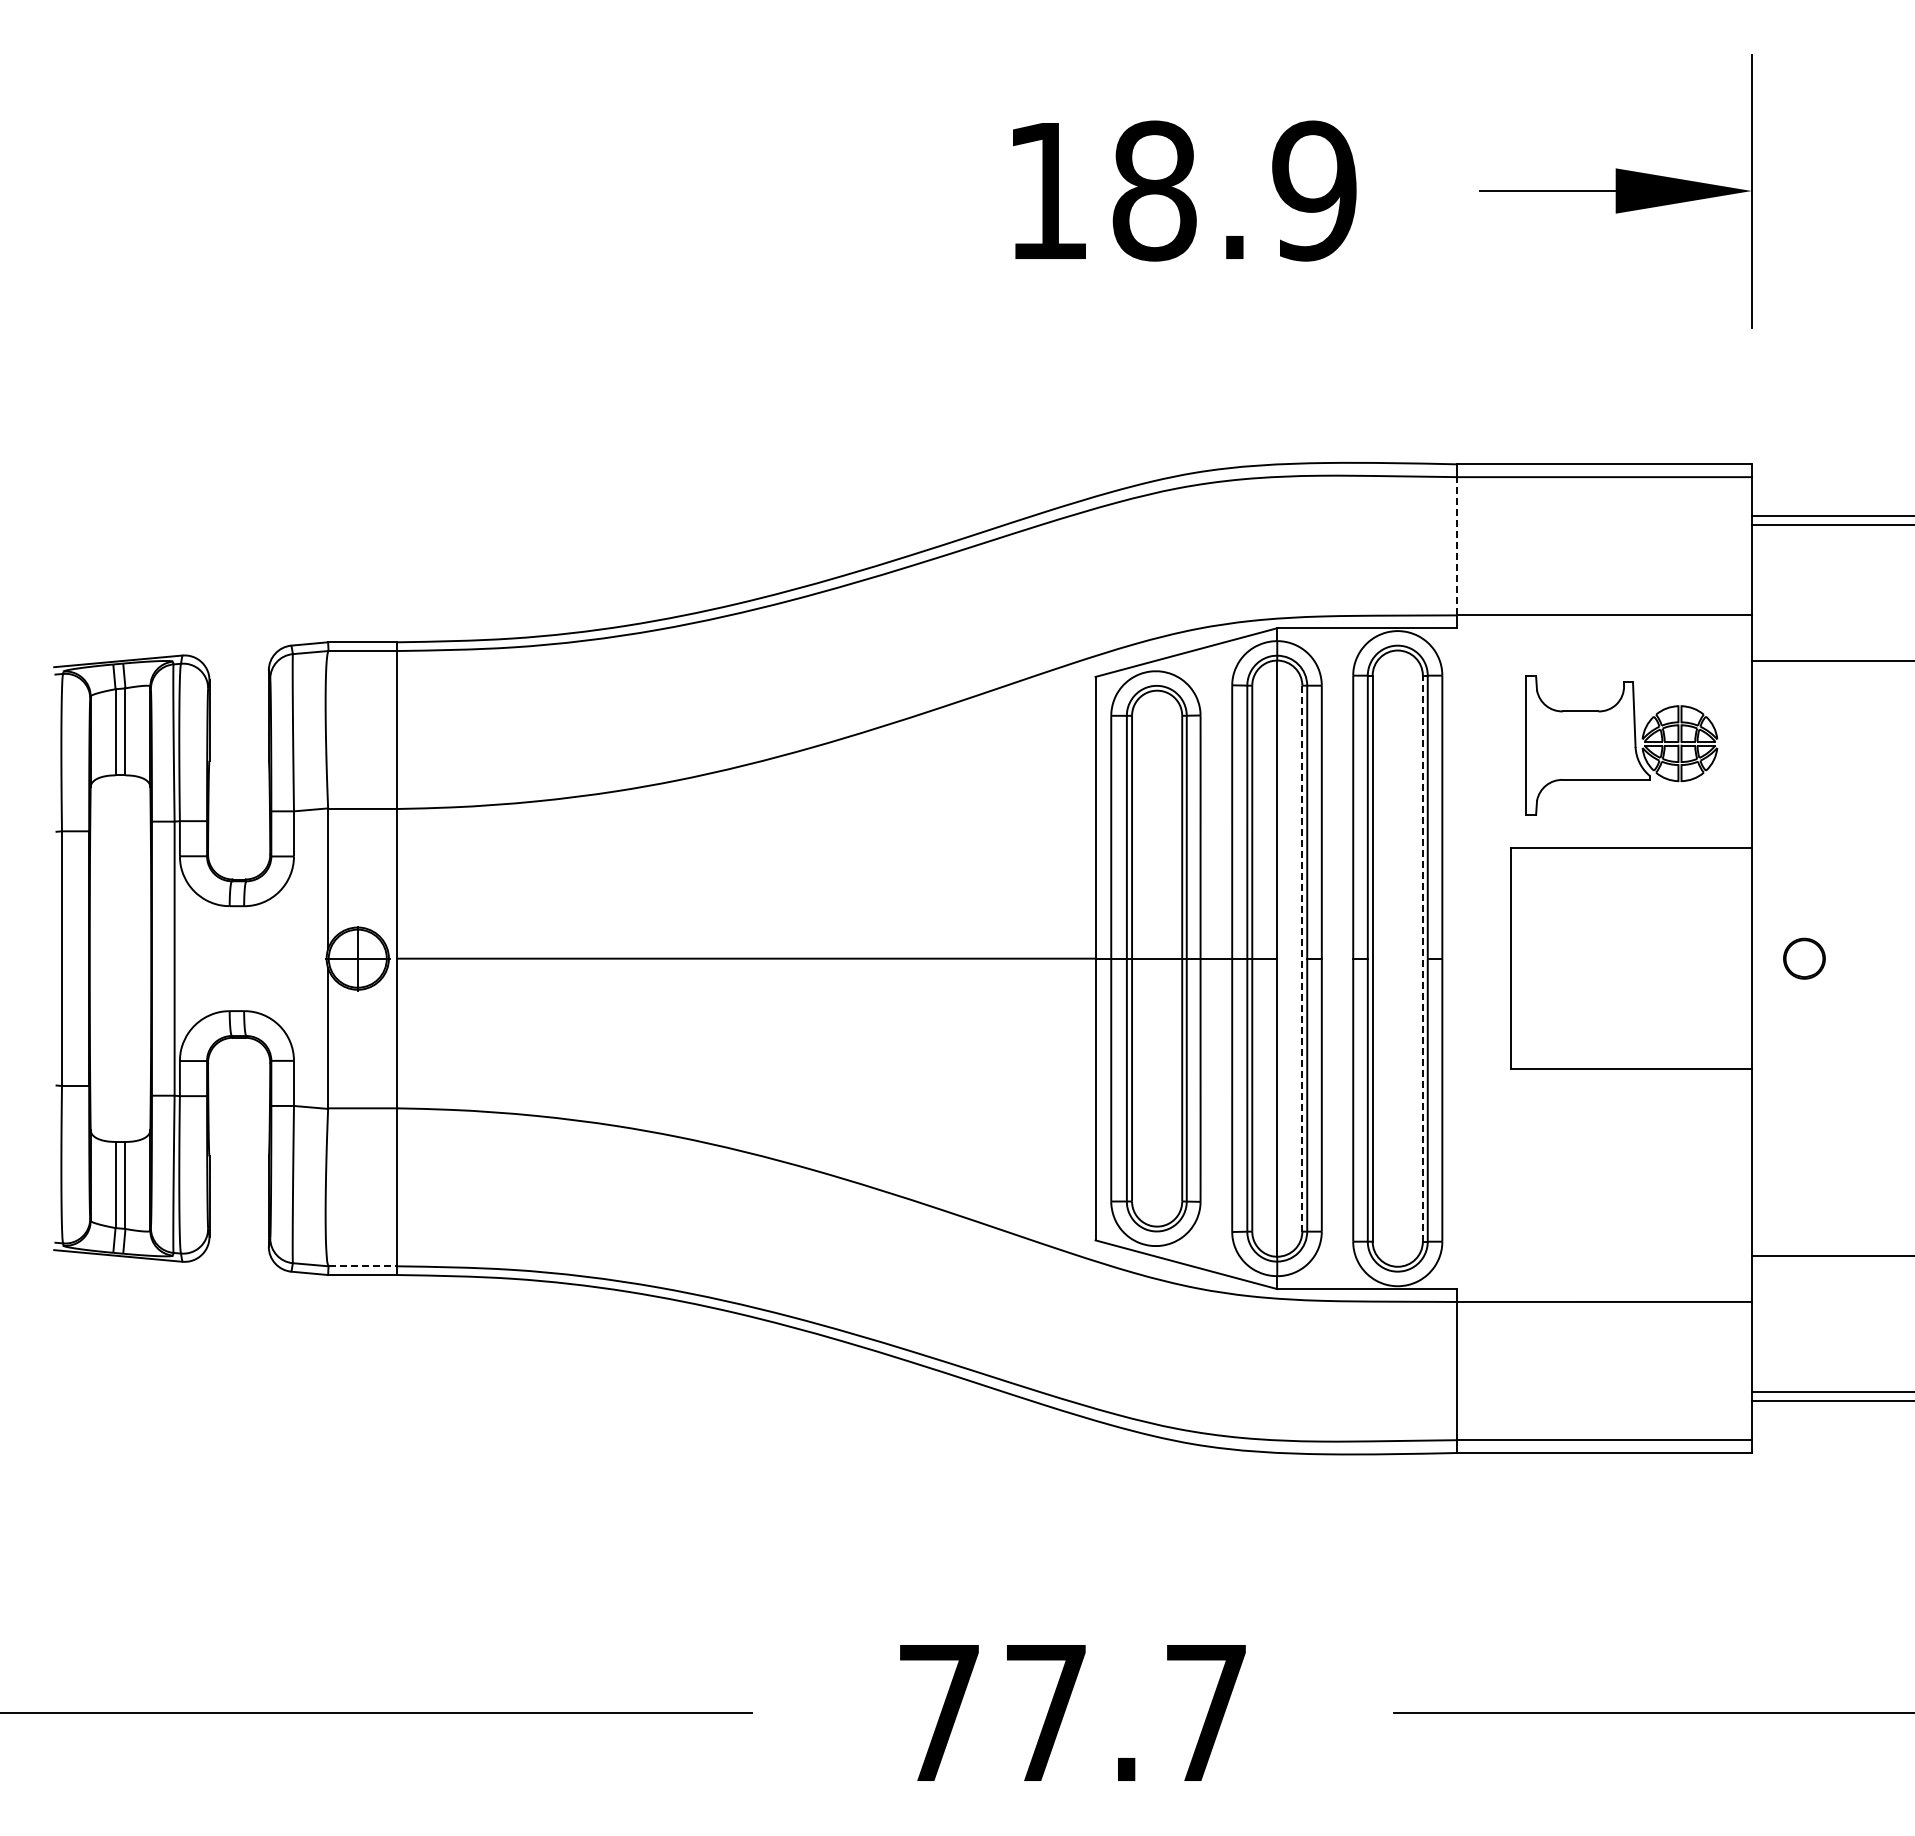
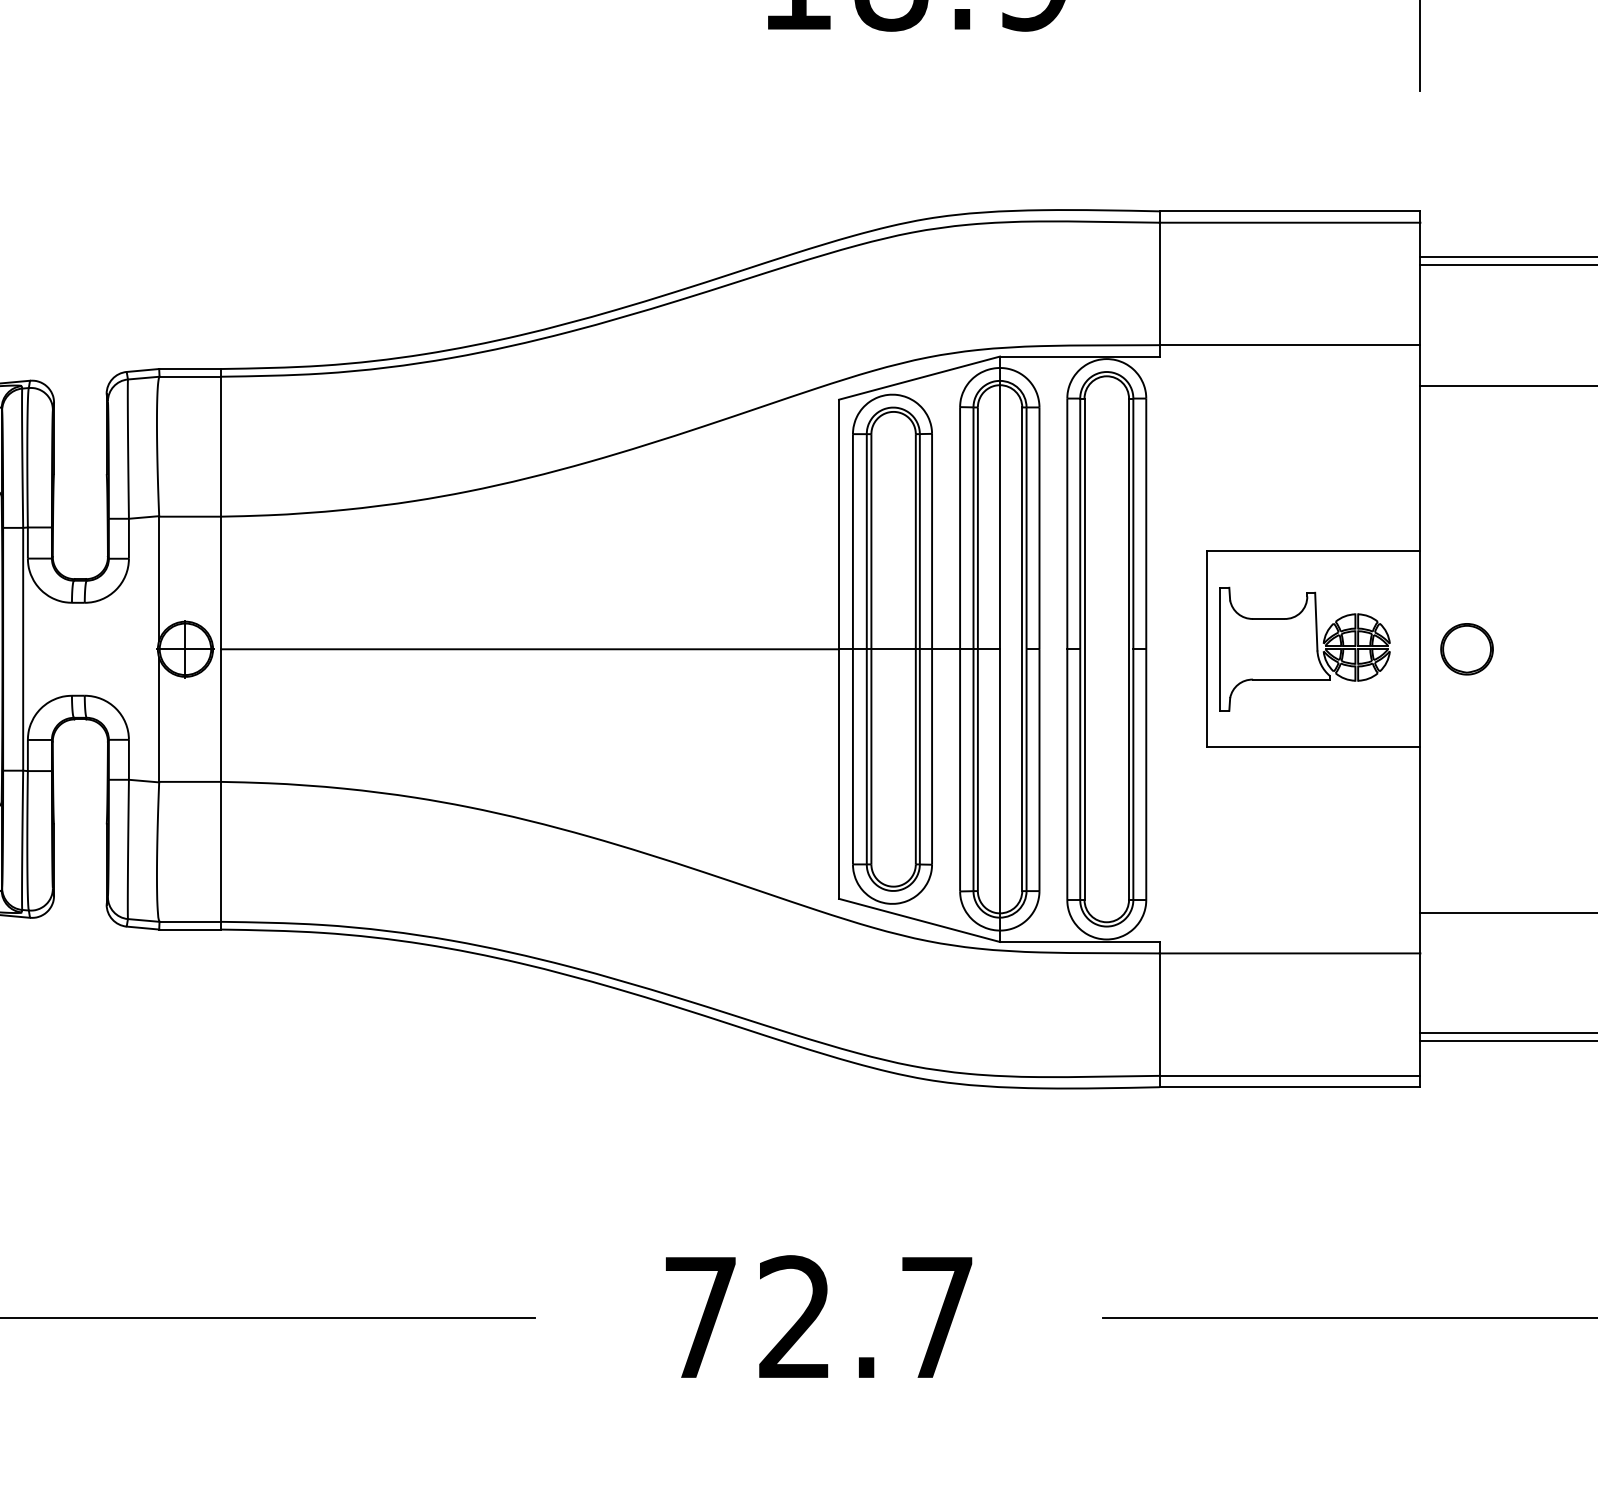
line: (1457, 545) -> (1159, 283), dashed -> solid
part: (1621, 745) -> (1304, 649), moved
line: (1302, 958) -> (1022, 649), dashed -> solid
line: (1422, 958) -> (1128, 649), dashed -> solid
part: (1804, 958) -> (1467, 649), size x1.43
line: (363, 1266) -> (190, 921), dashed -> solid
text: (1045, 1711) -> (794, 1316), 77.7 -> 72.7

